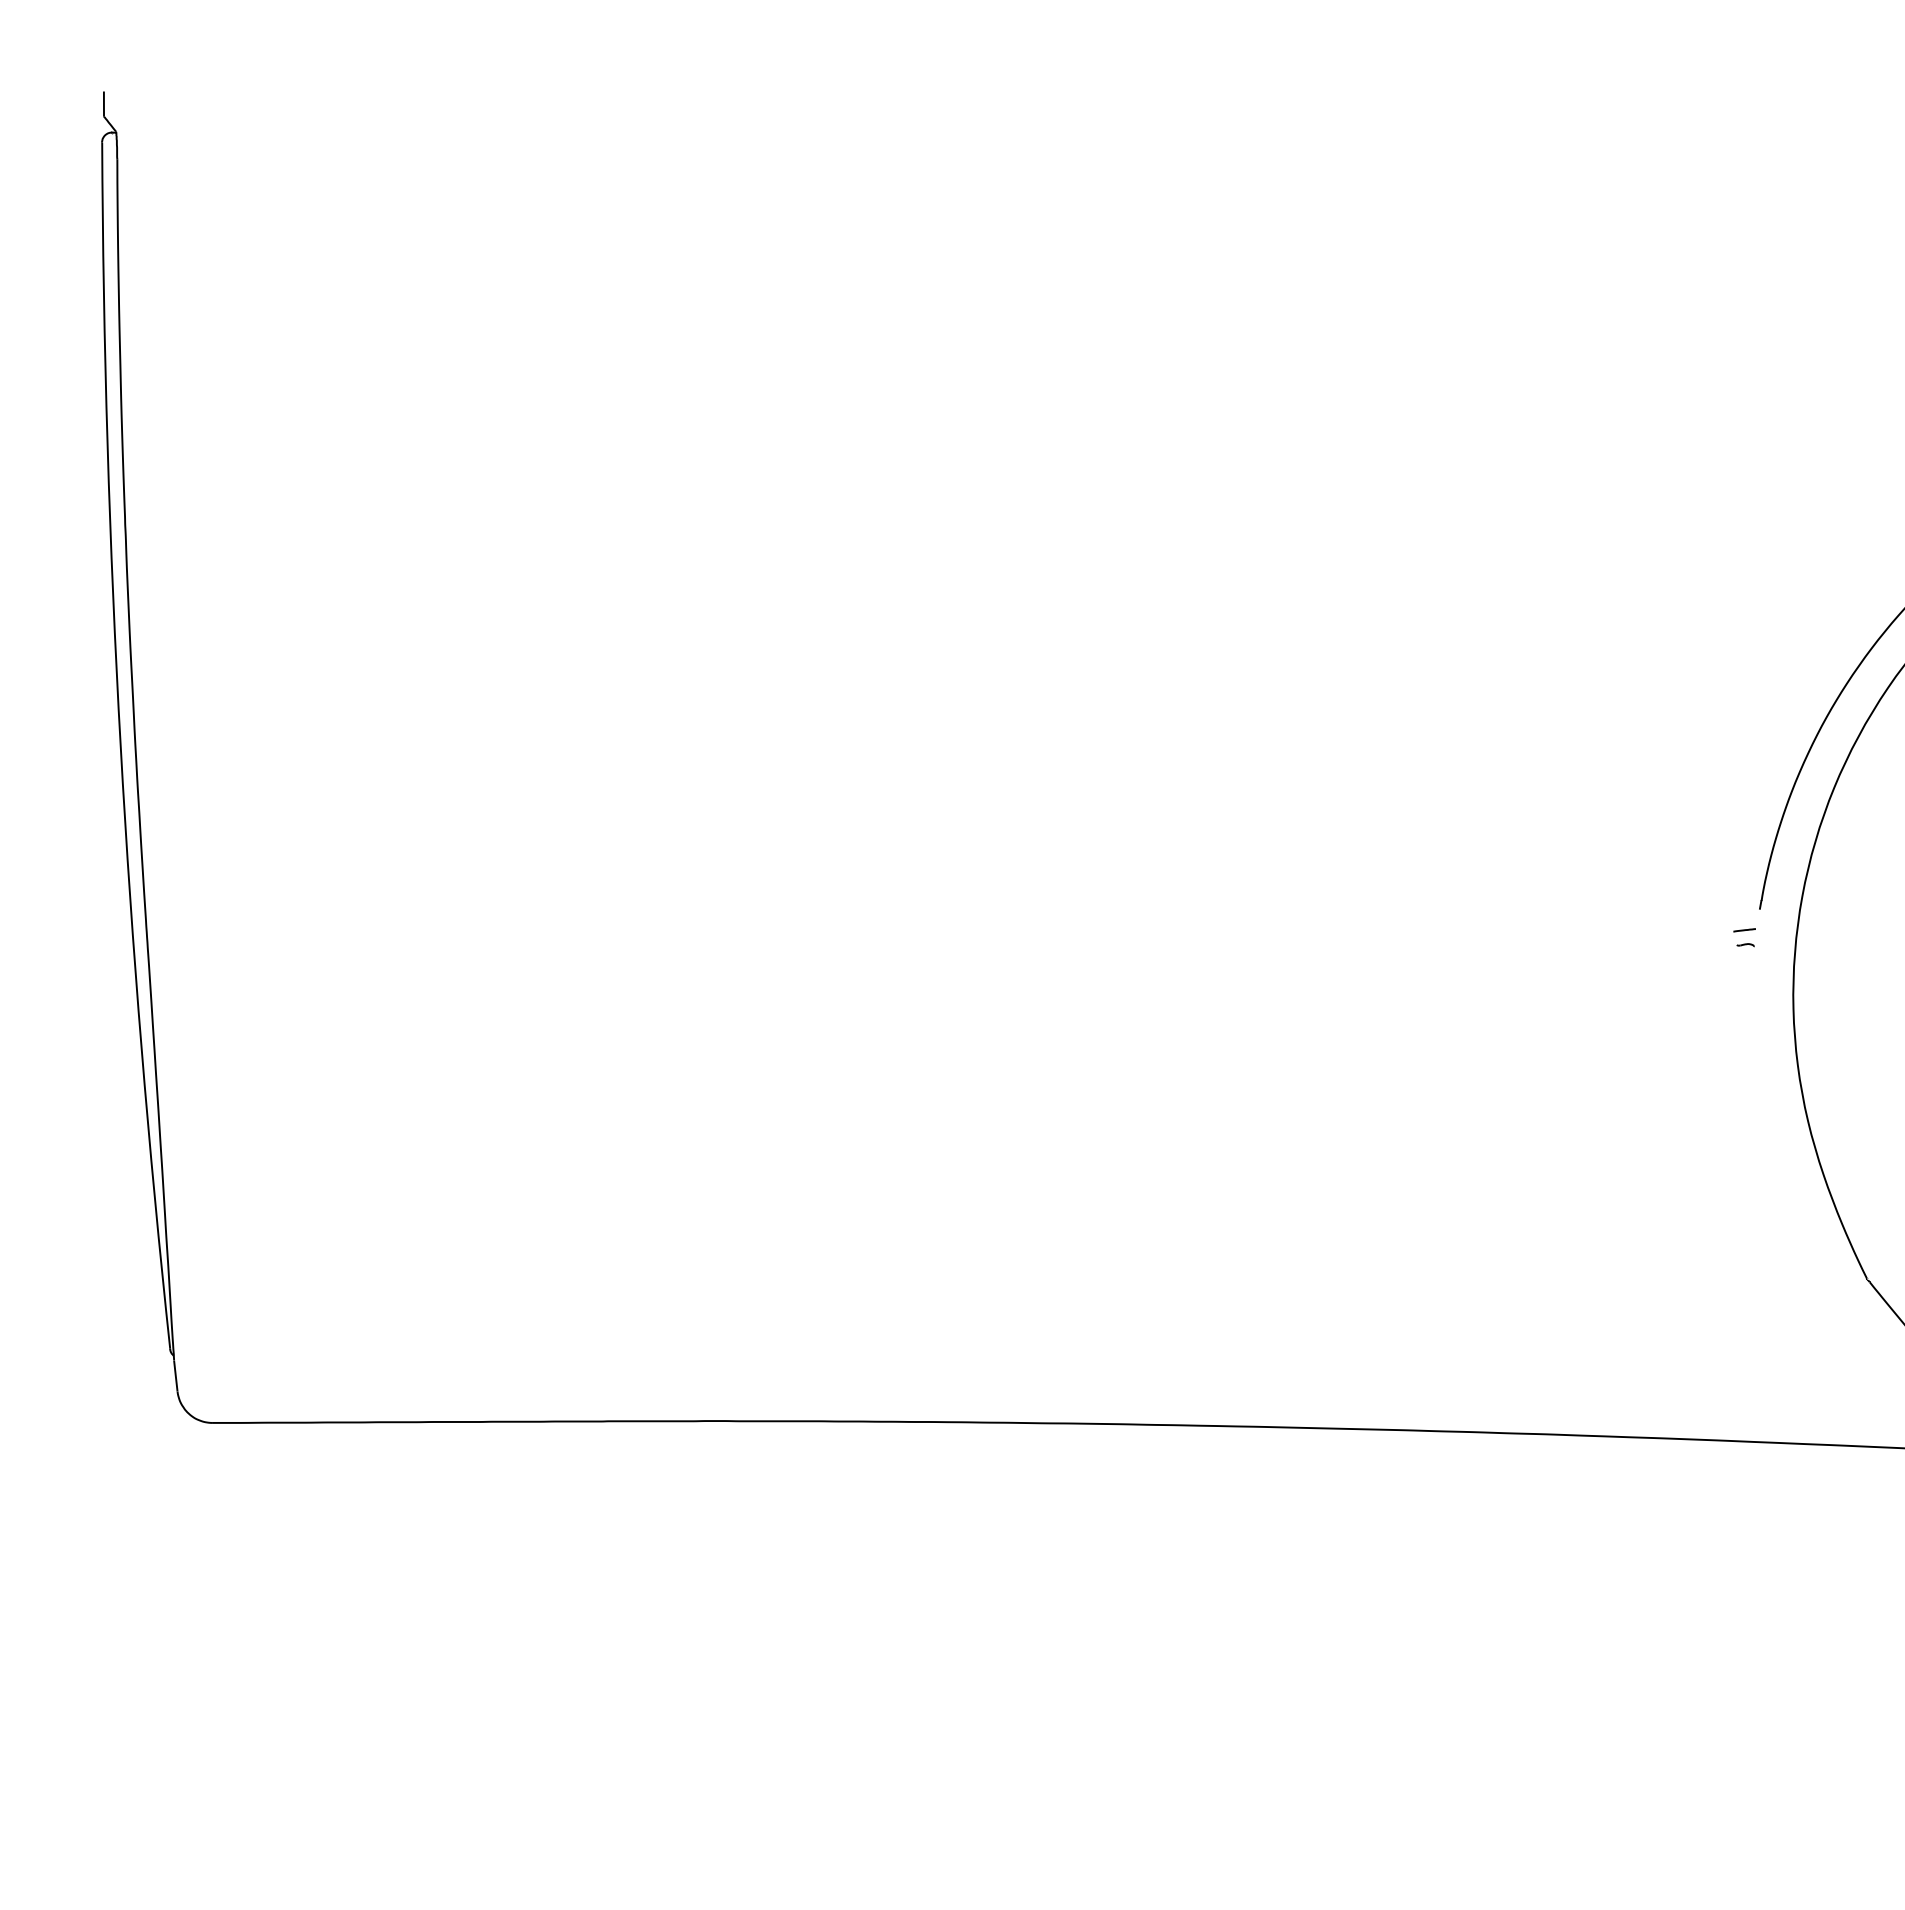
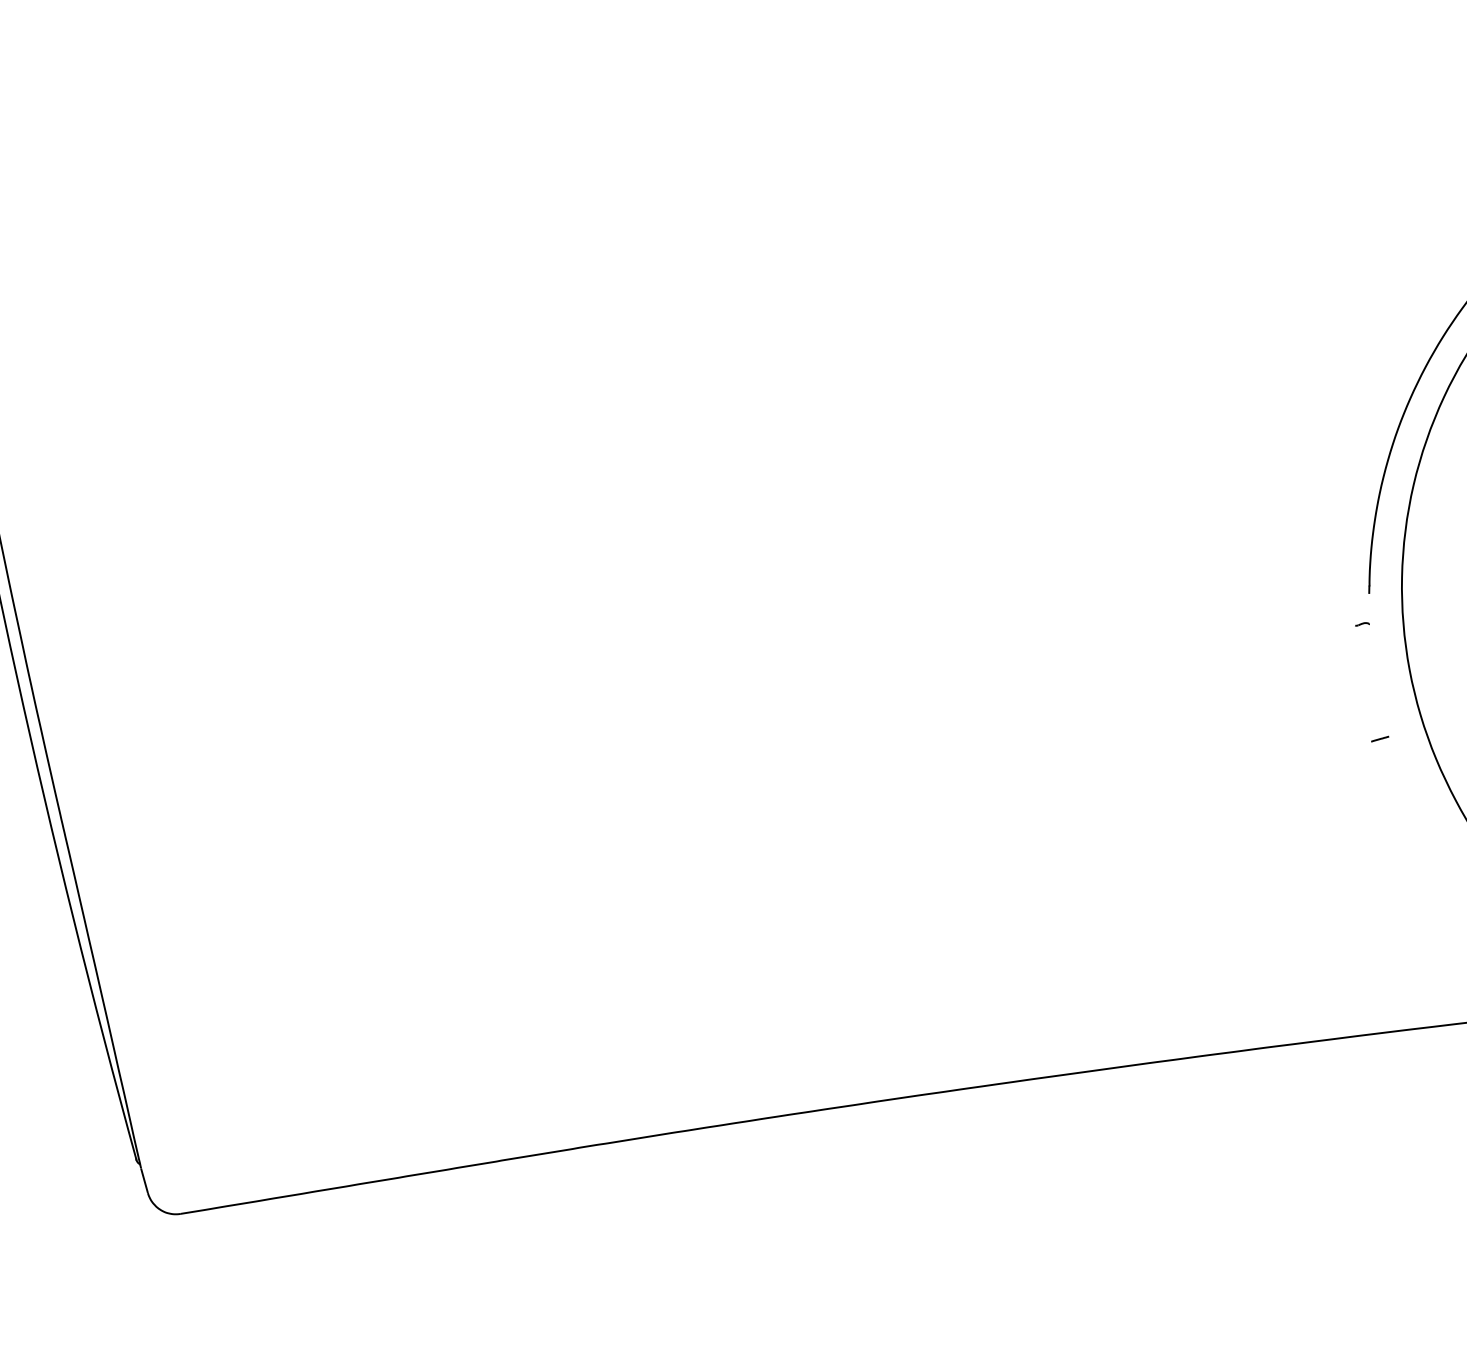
line: (1744, 930) -> (1380, 739), moved

